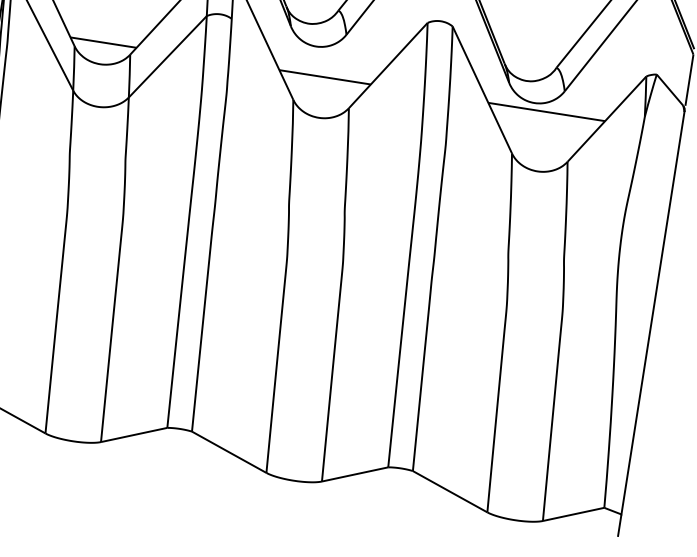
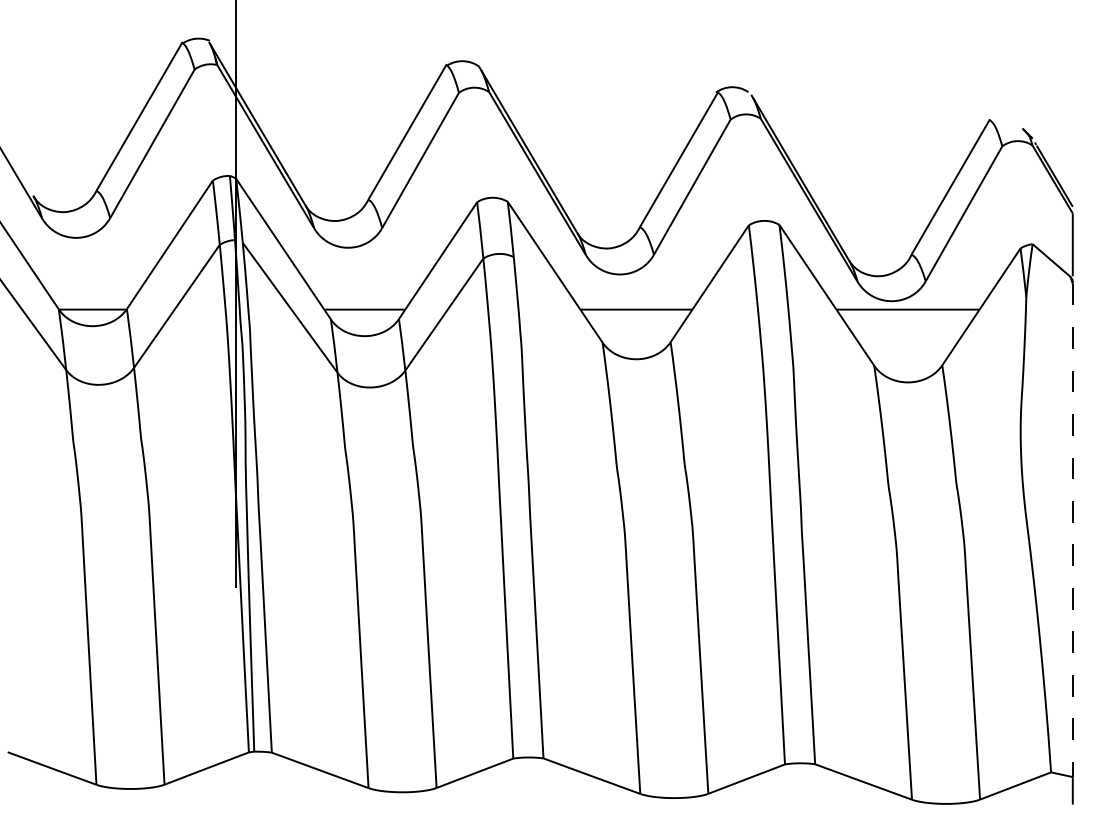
line: (652, 313) -> (1072, 530), solid -> dashed

